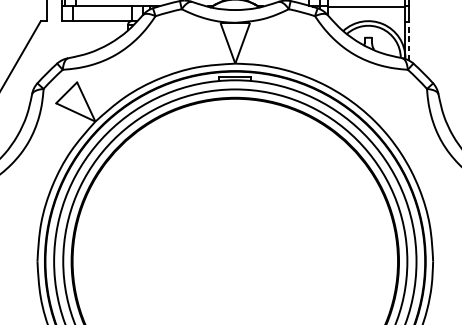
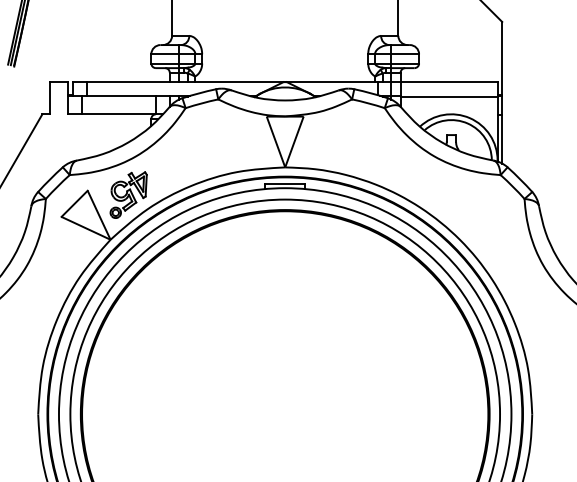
line: (409, 40) -> (502, 138), dashed -> solid
part: (109, 85) -> (128, 194), added

